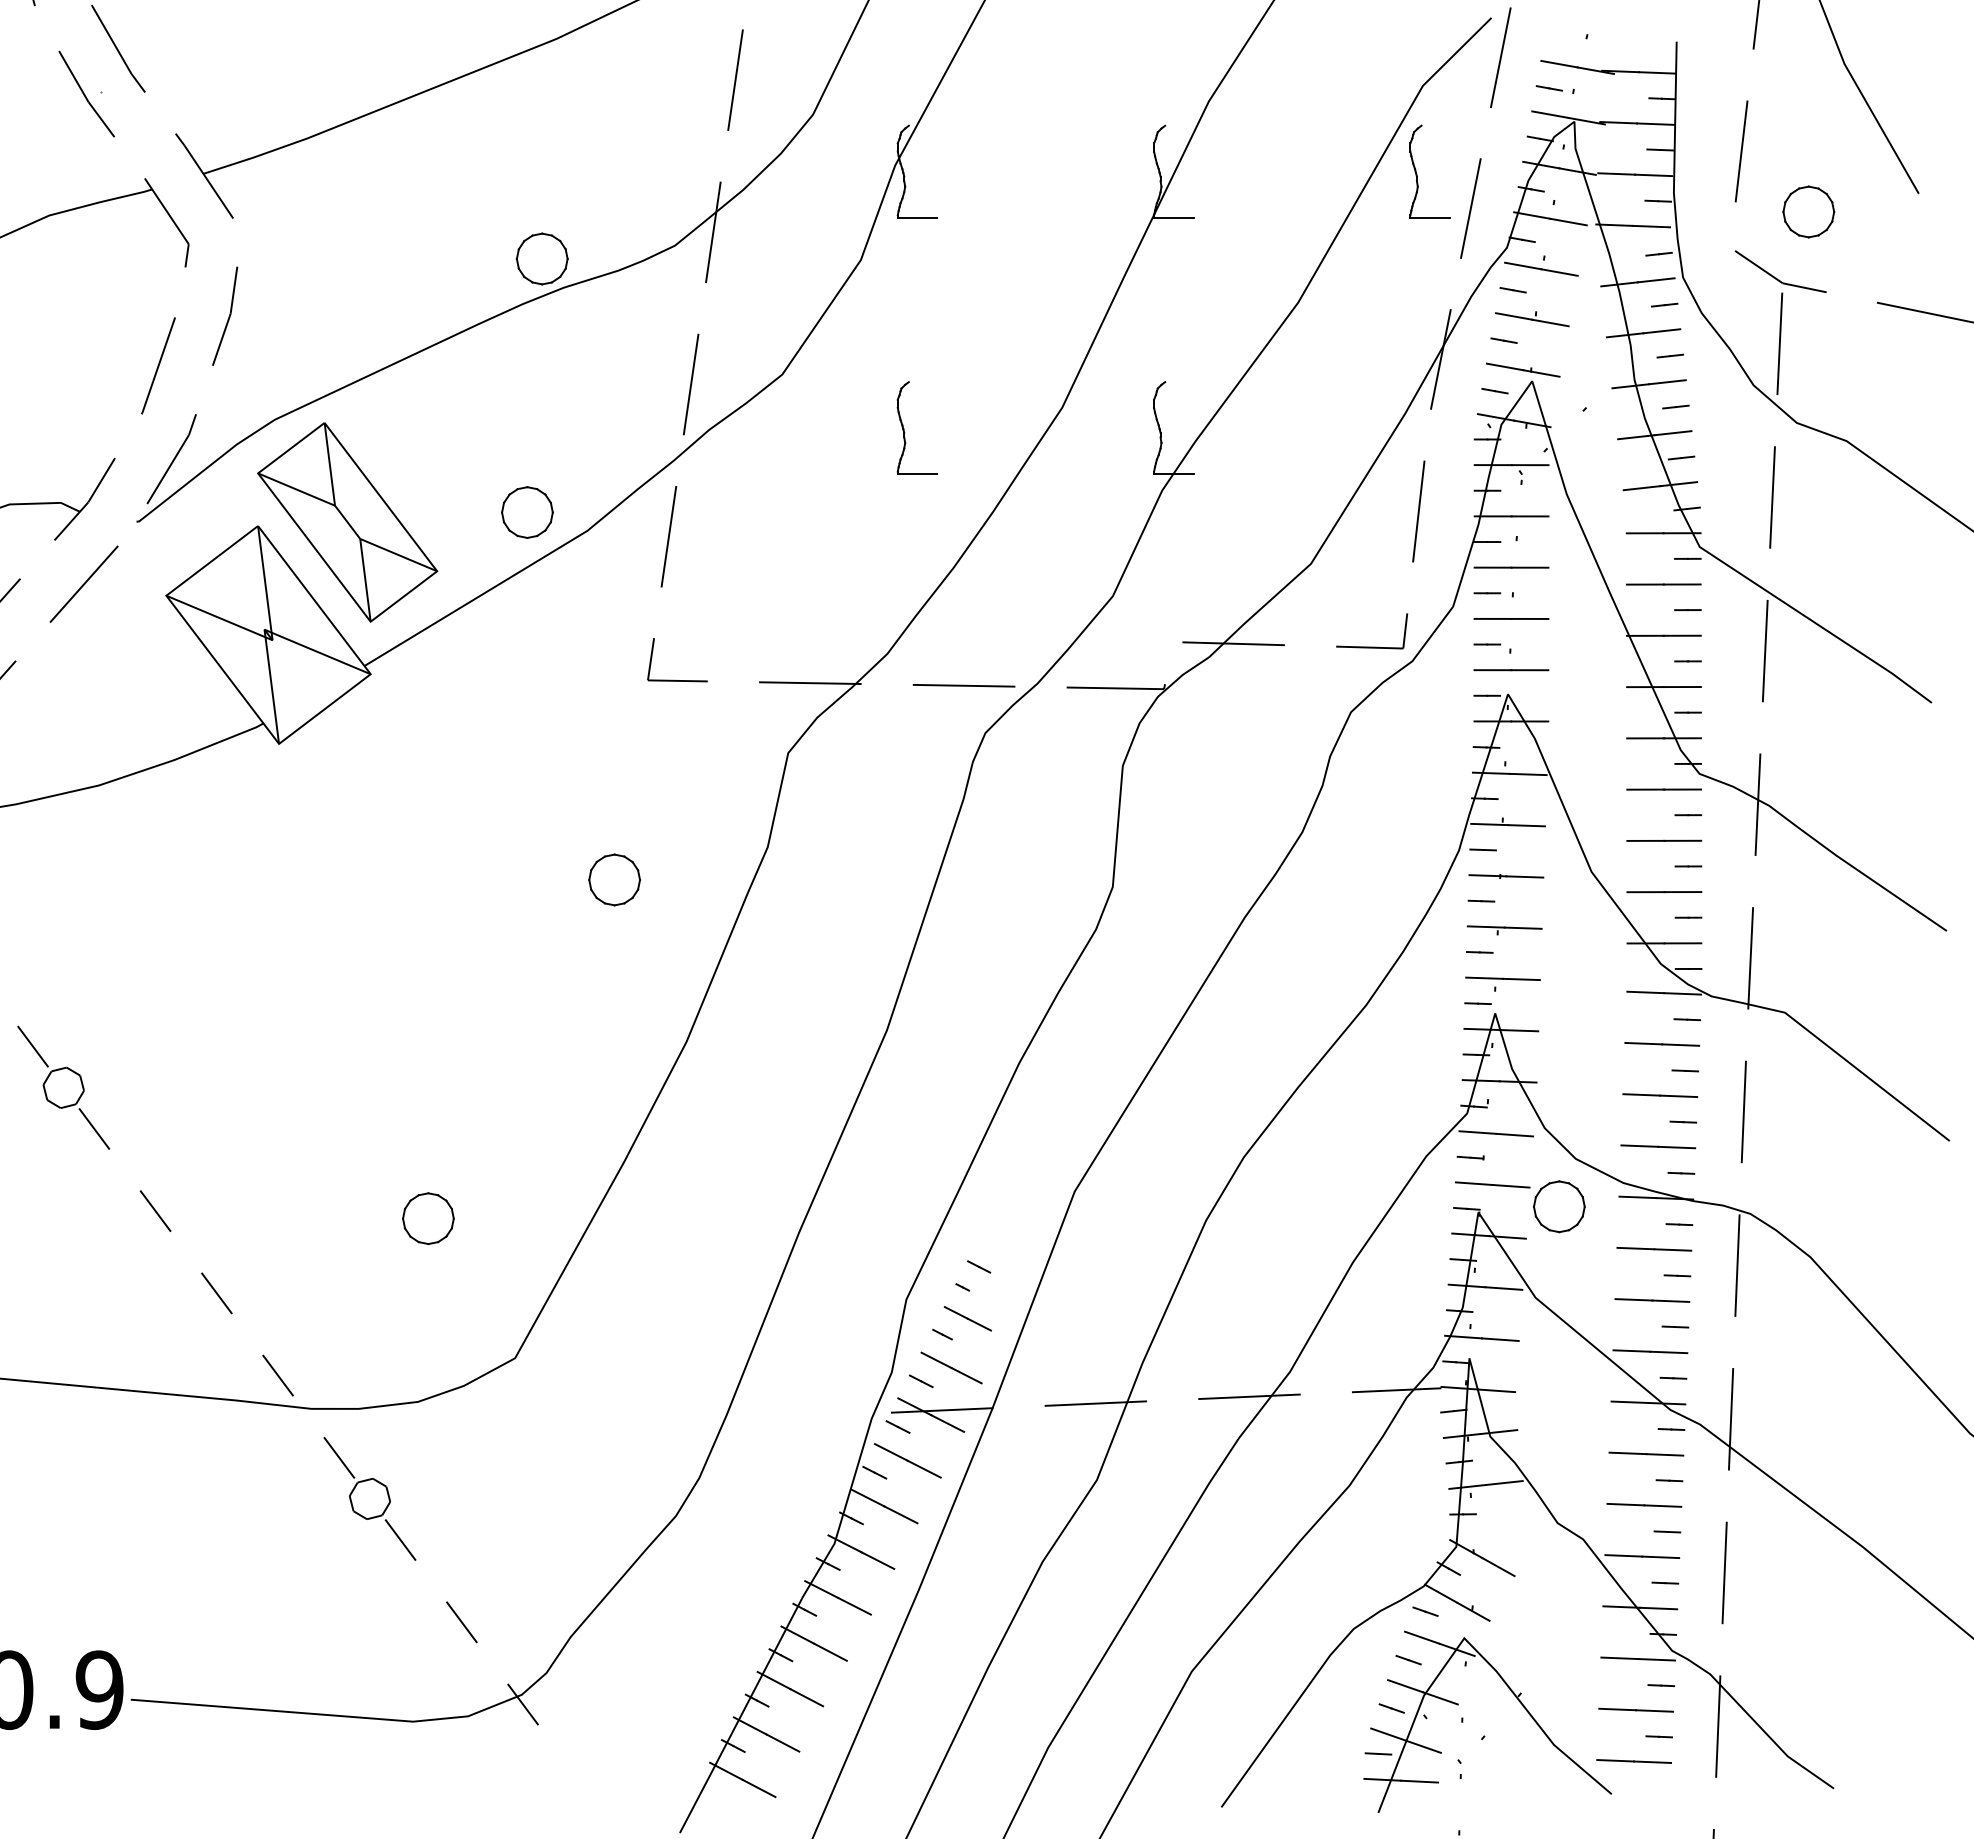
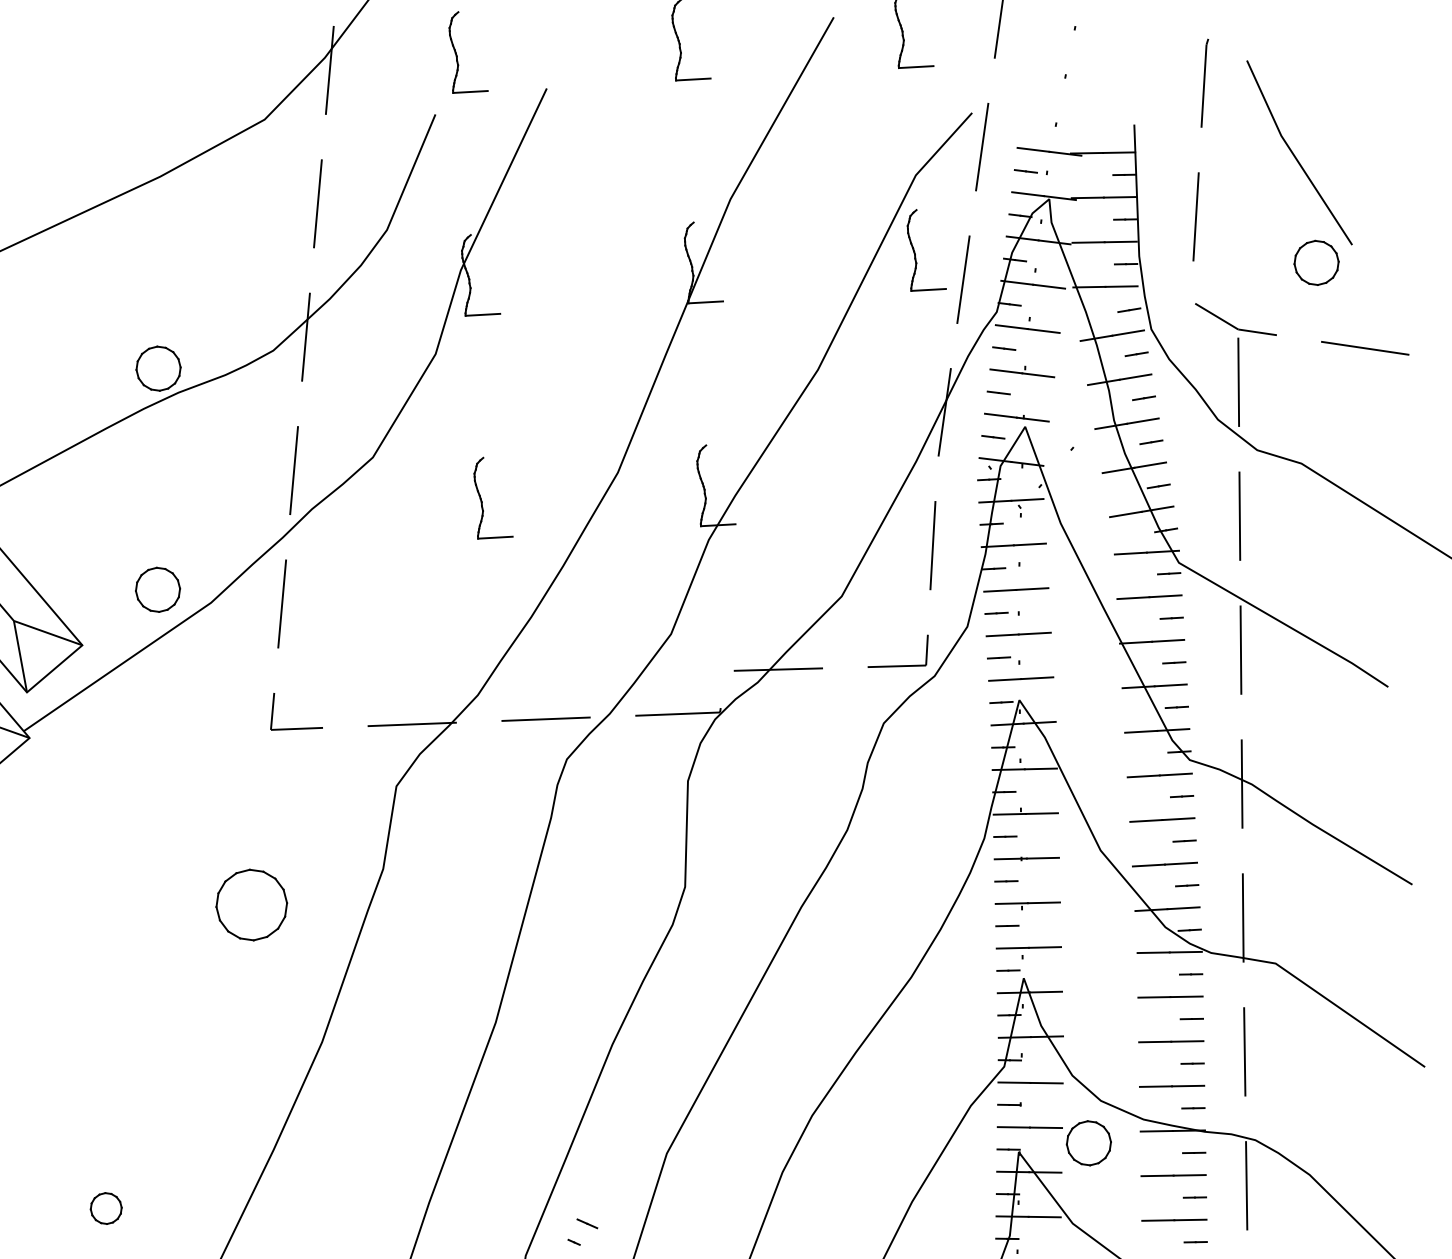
part: (1808, 211) -> (1316, 262), moved
part: (614, 879) -> (251, 904), size x1.6
part: (428, 1218) -> (106, 1208), size x0.7

